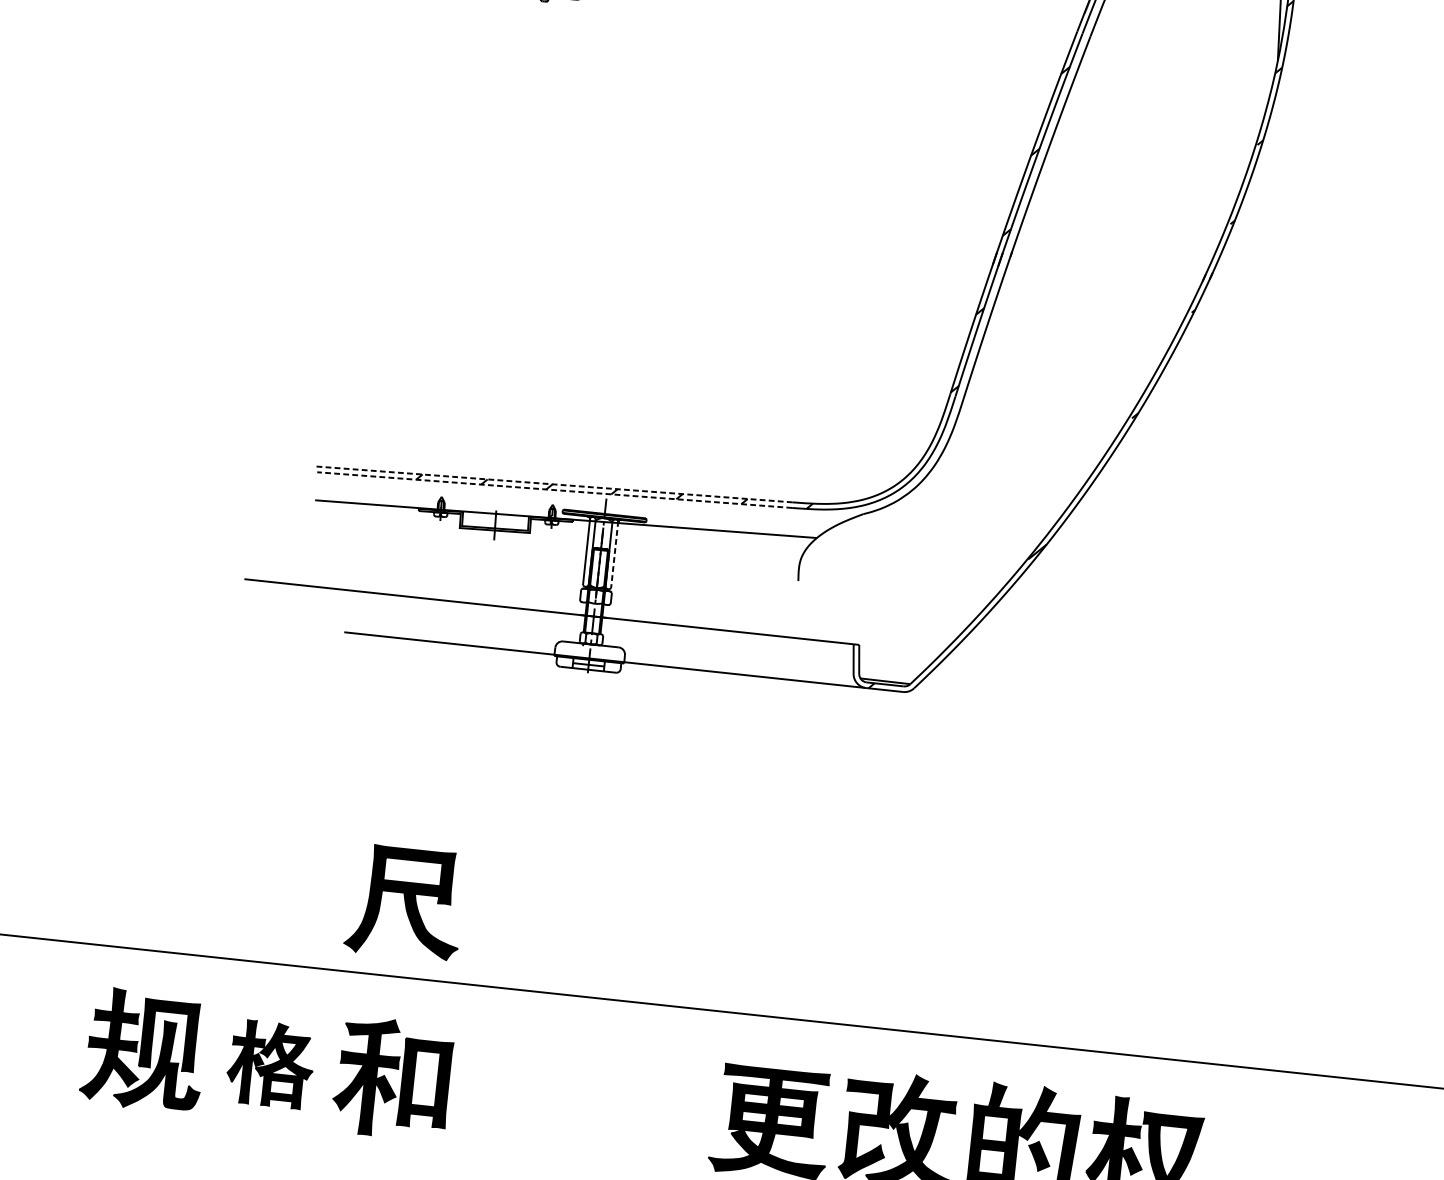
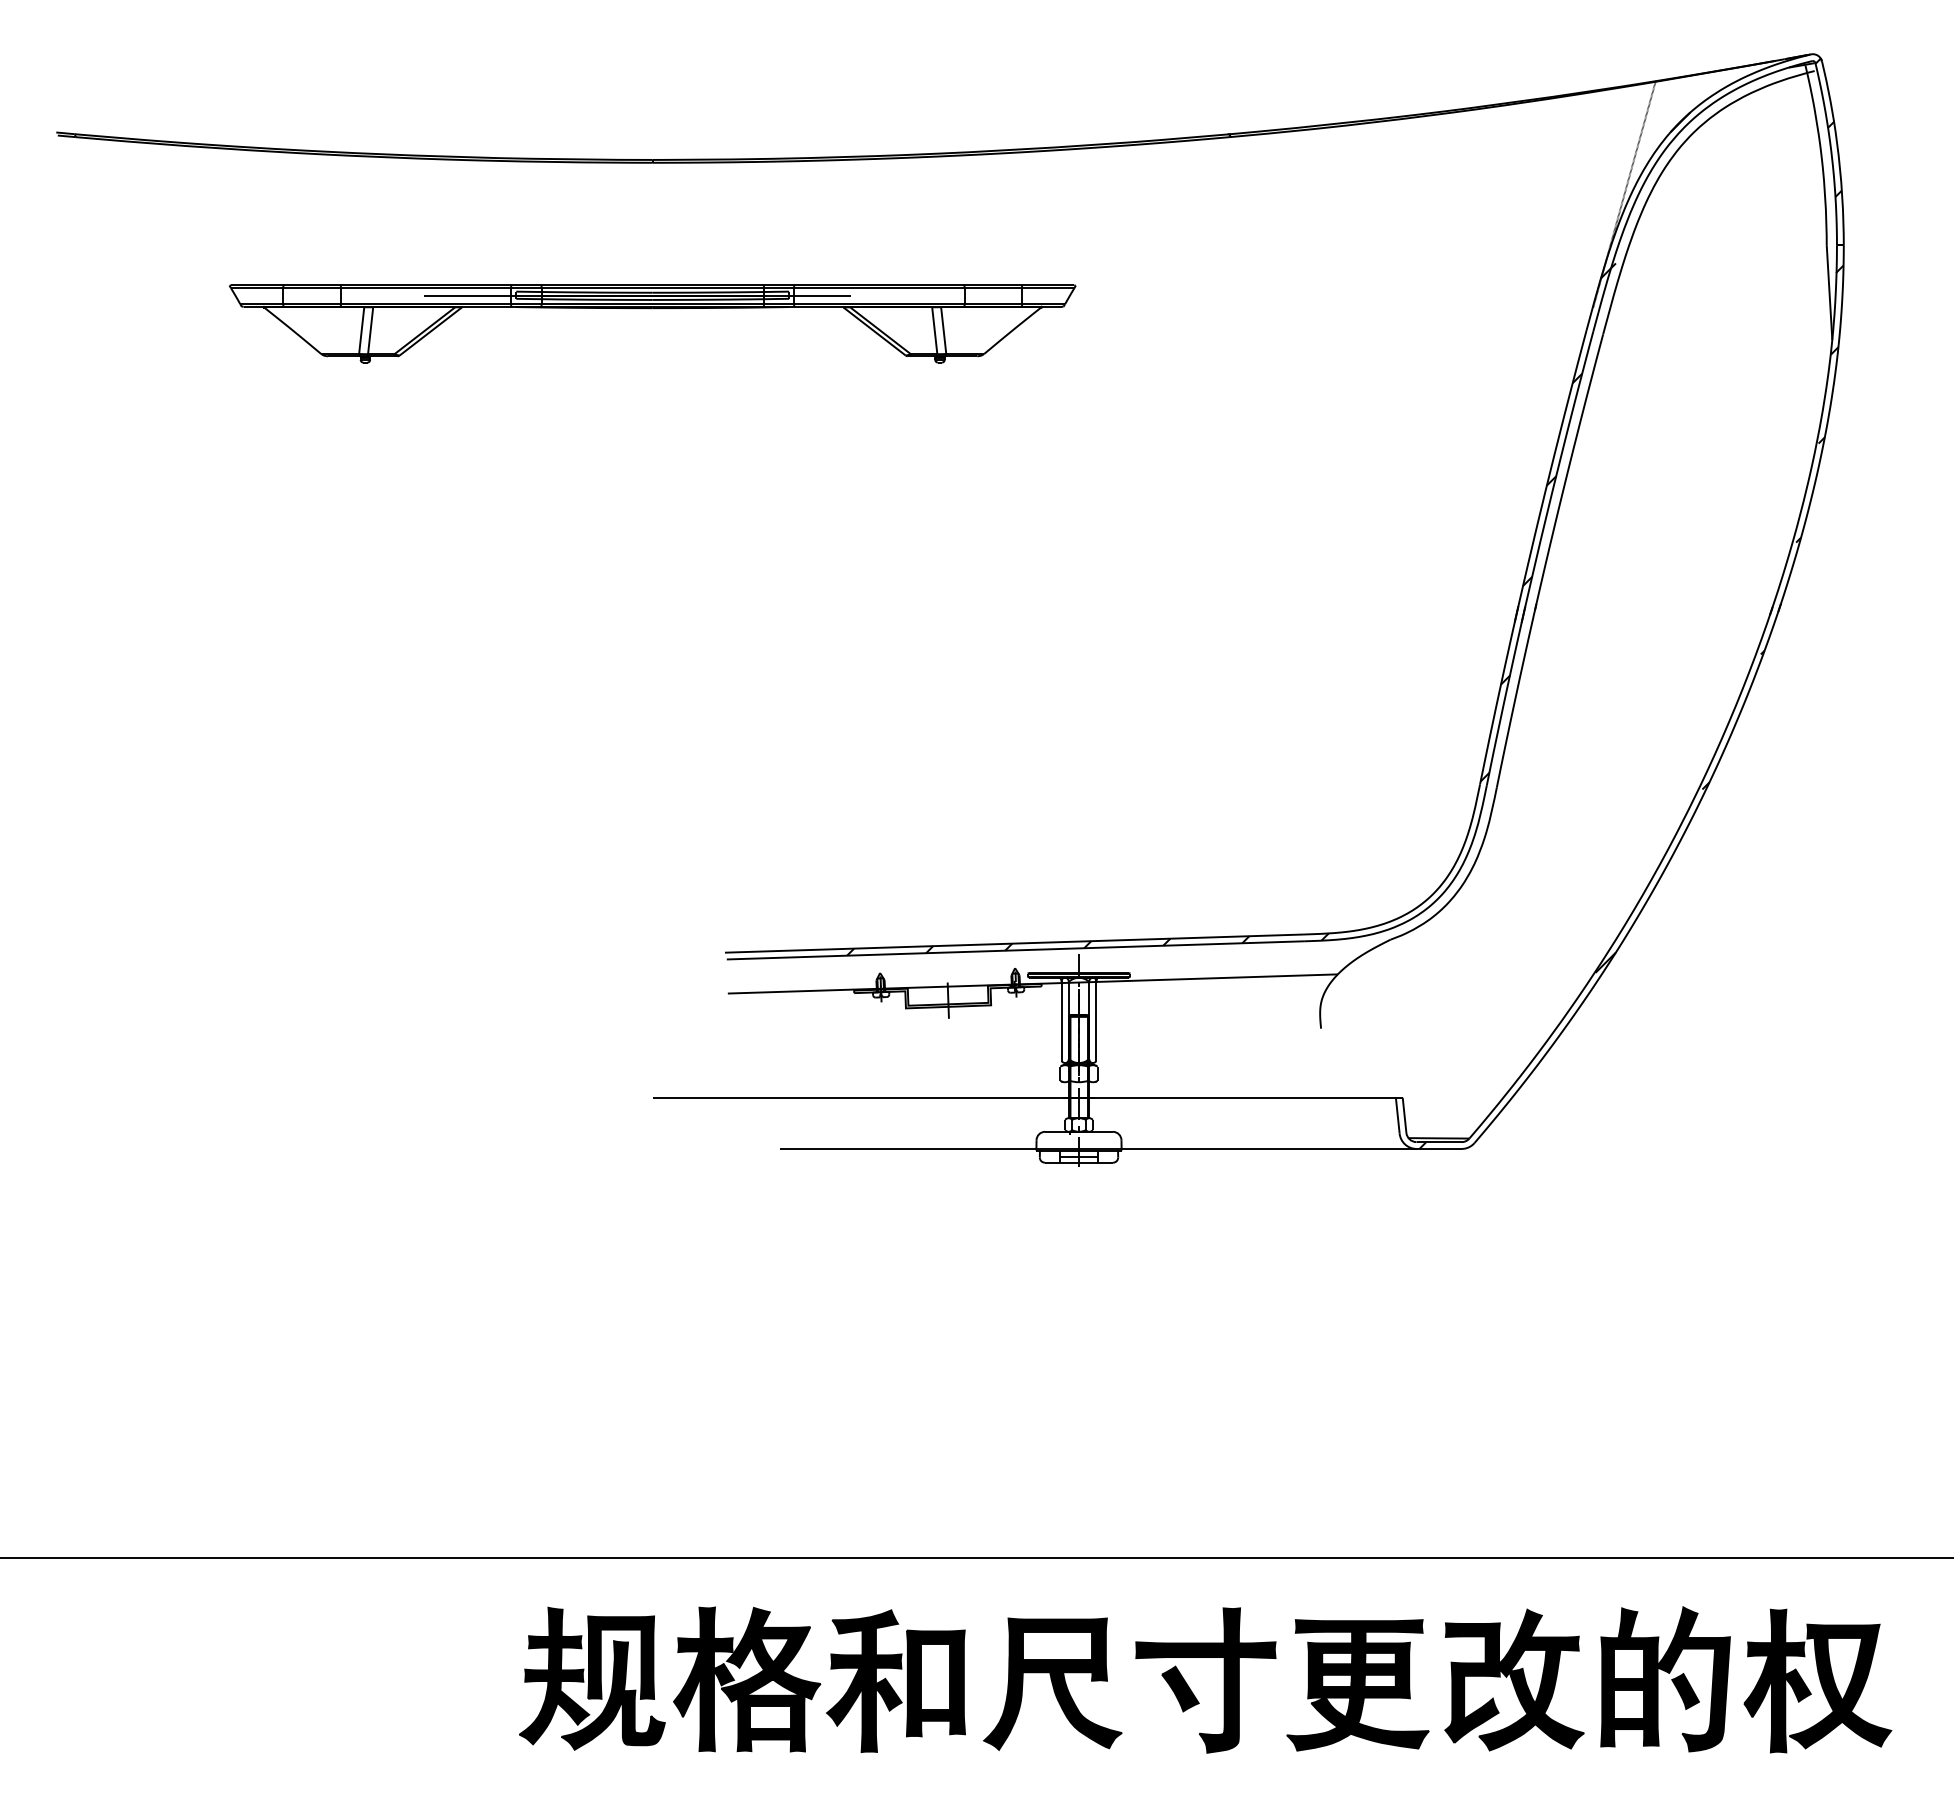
line: (554, 484) -> (1014, 943), dashed -> solid
line: (554, 490) -> (1015, 950), dashed -> solid
line: (614, 555) -> (1096, 1021), dashed -> solid
part: (405, 902) -> (1052, 1683), moved
part: (271, 1064) -> (747, 1679), size x1.43
part: (633, 1110) -> (1190, 1688), added

